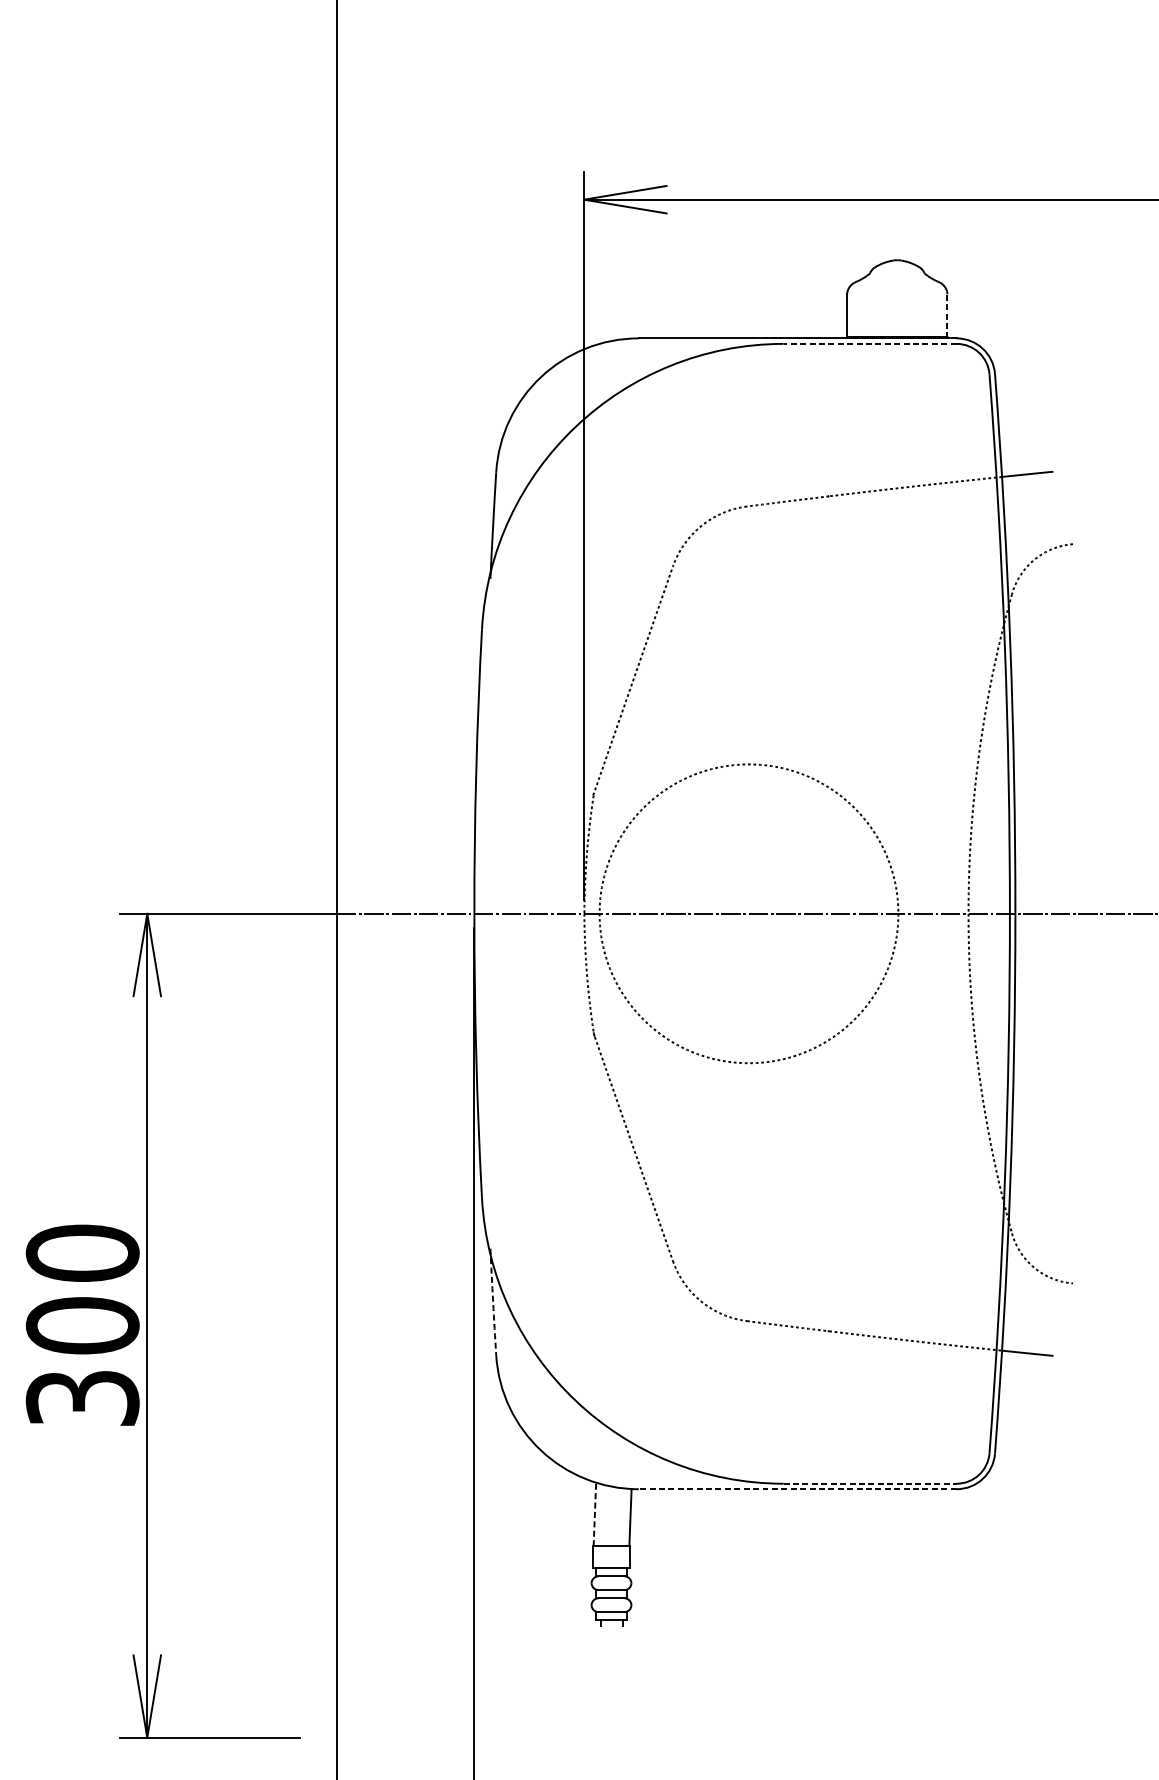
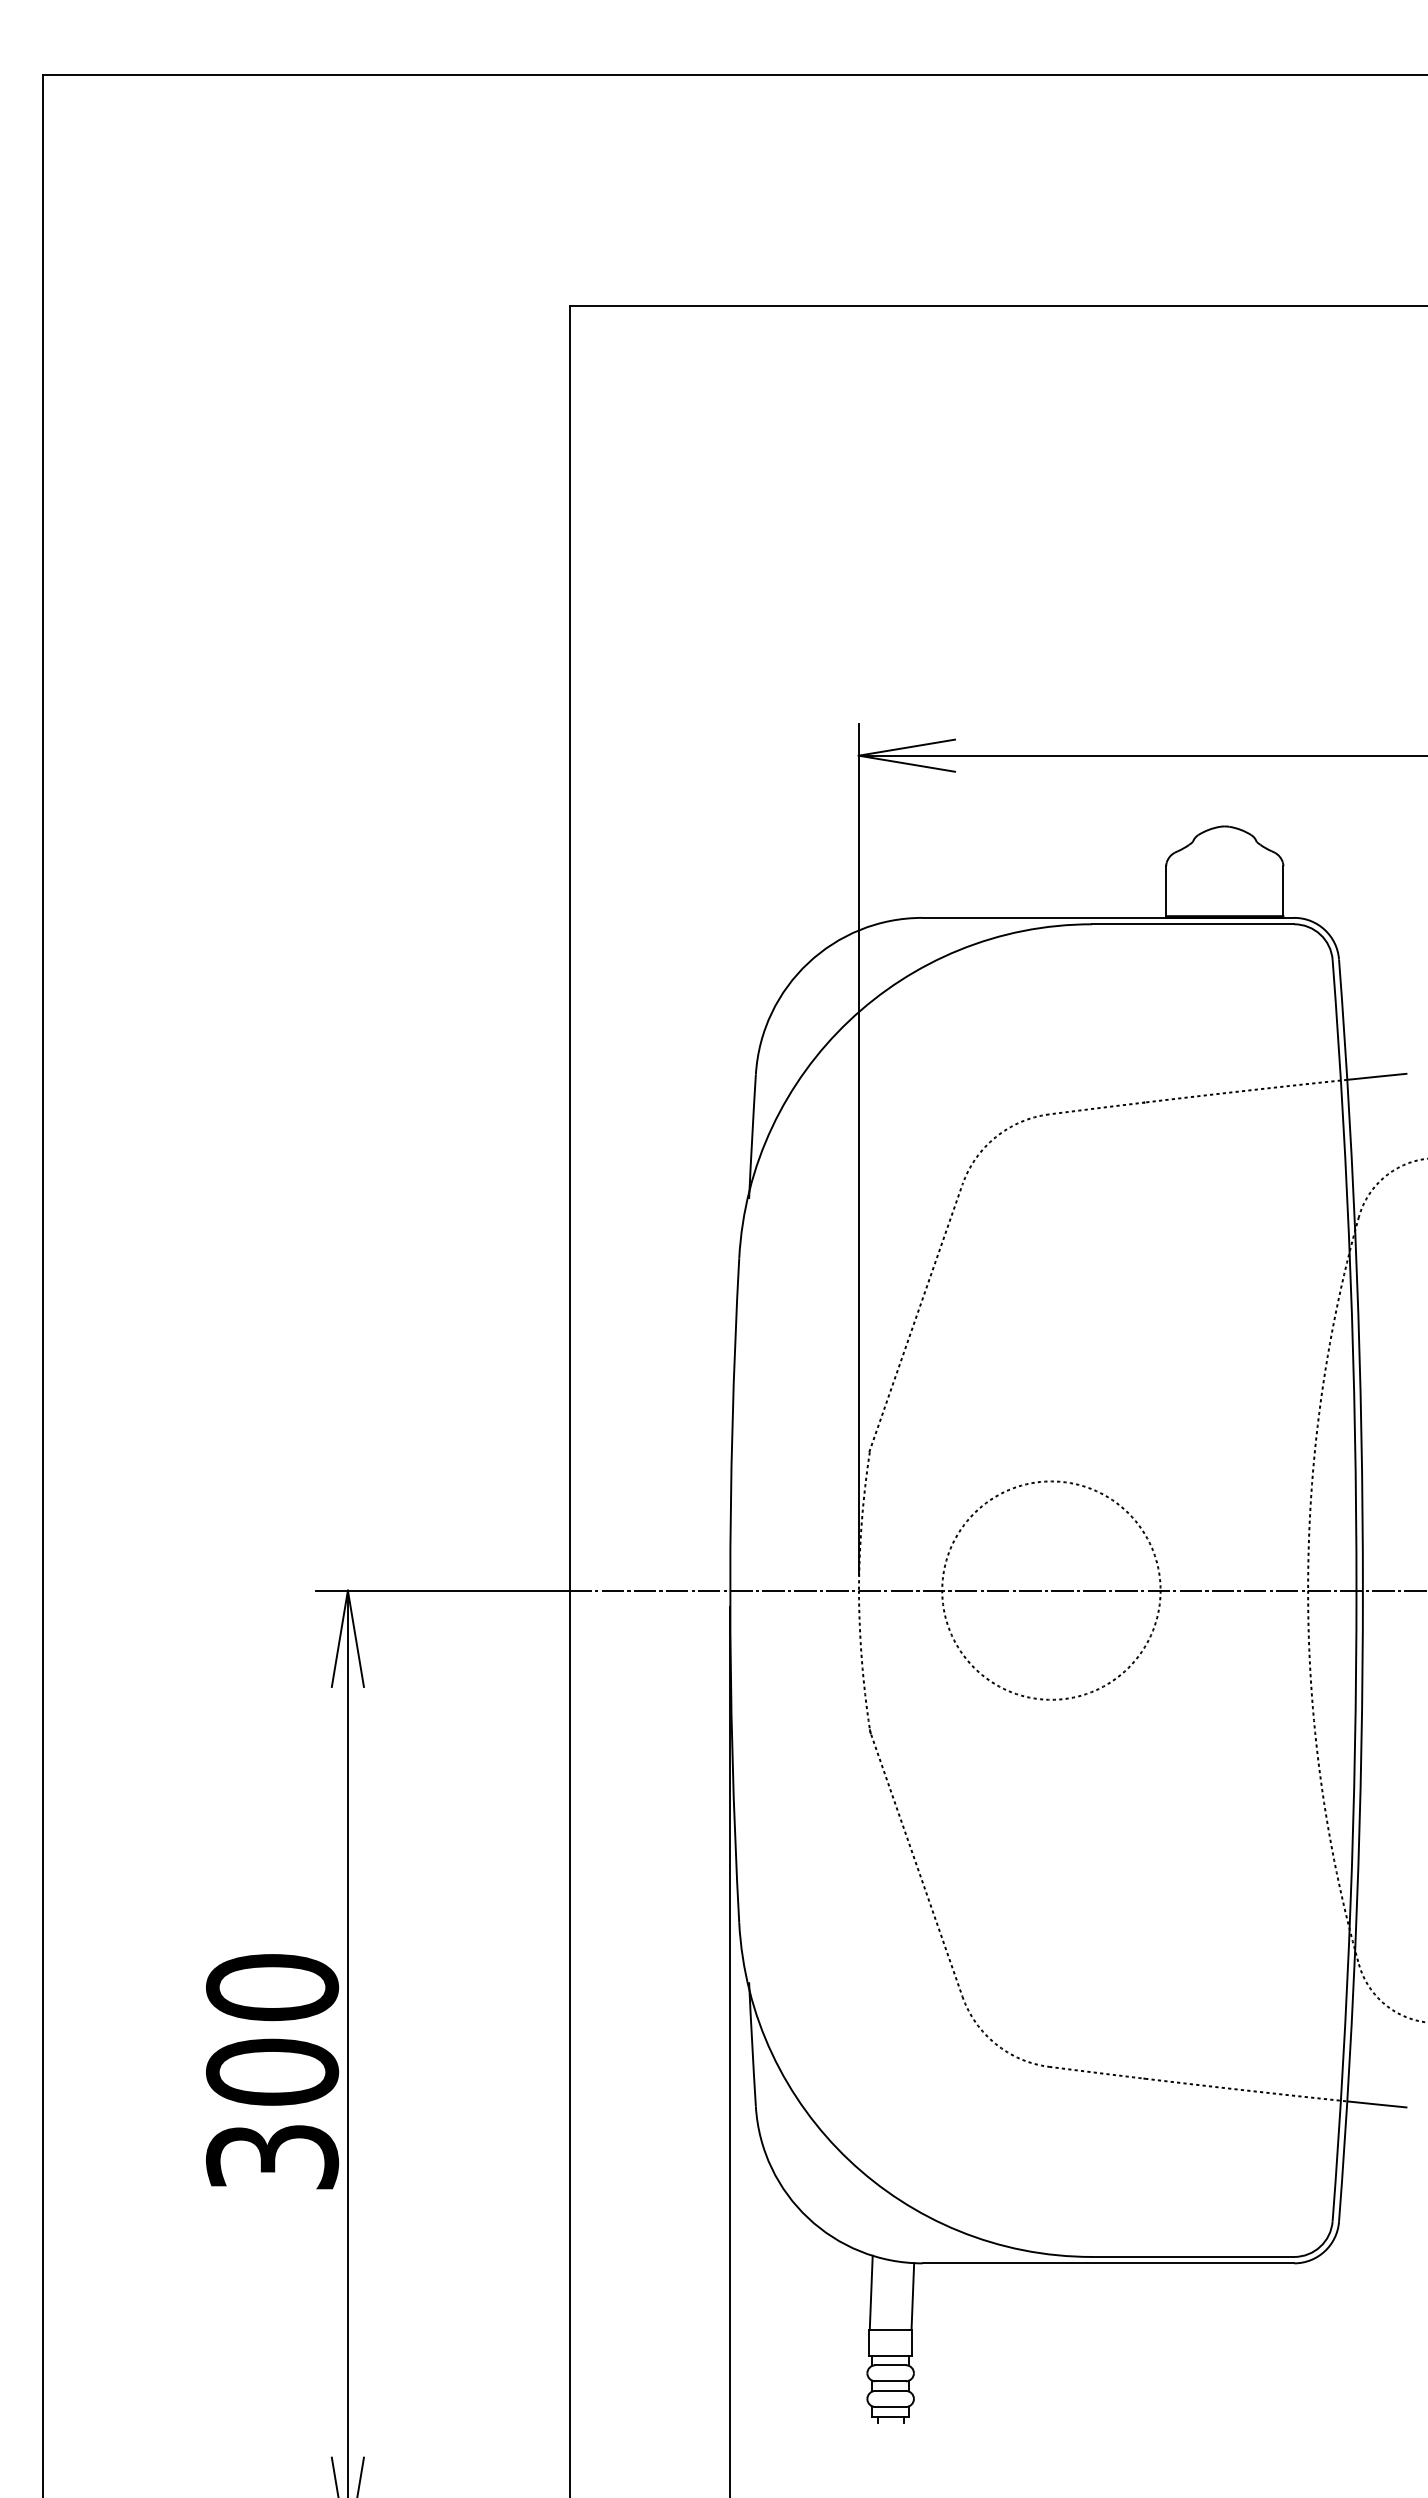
line: (947, 316) -> (1283, 892), dashed -> solid
line: (869, 344) -> (1192, 924), dashed -> solid
circle: (749, 913) -> (1051, 1590), size x0.62
arc: (493, 1302) -> (752, 2044), dashed -> solid
line: (870, 1483) -> (1193, 2256), dashed -> solid
line: (797, 1489) -> (1108, 2263), dashed -> solid
line: (595, 1514) -> (871, 2292), dashed -> solid

